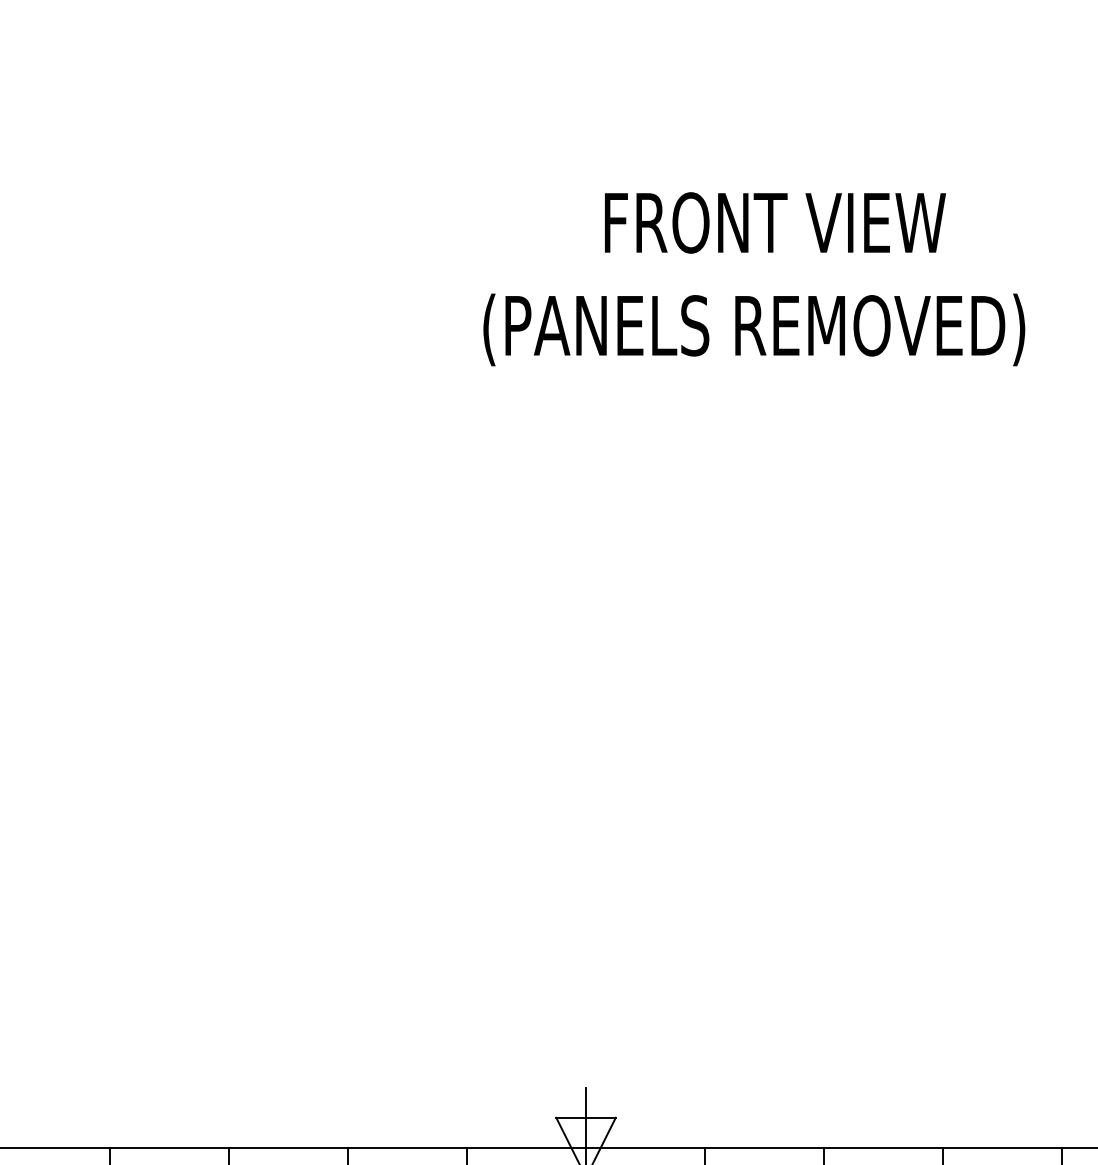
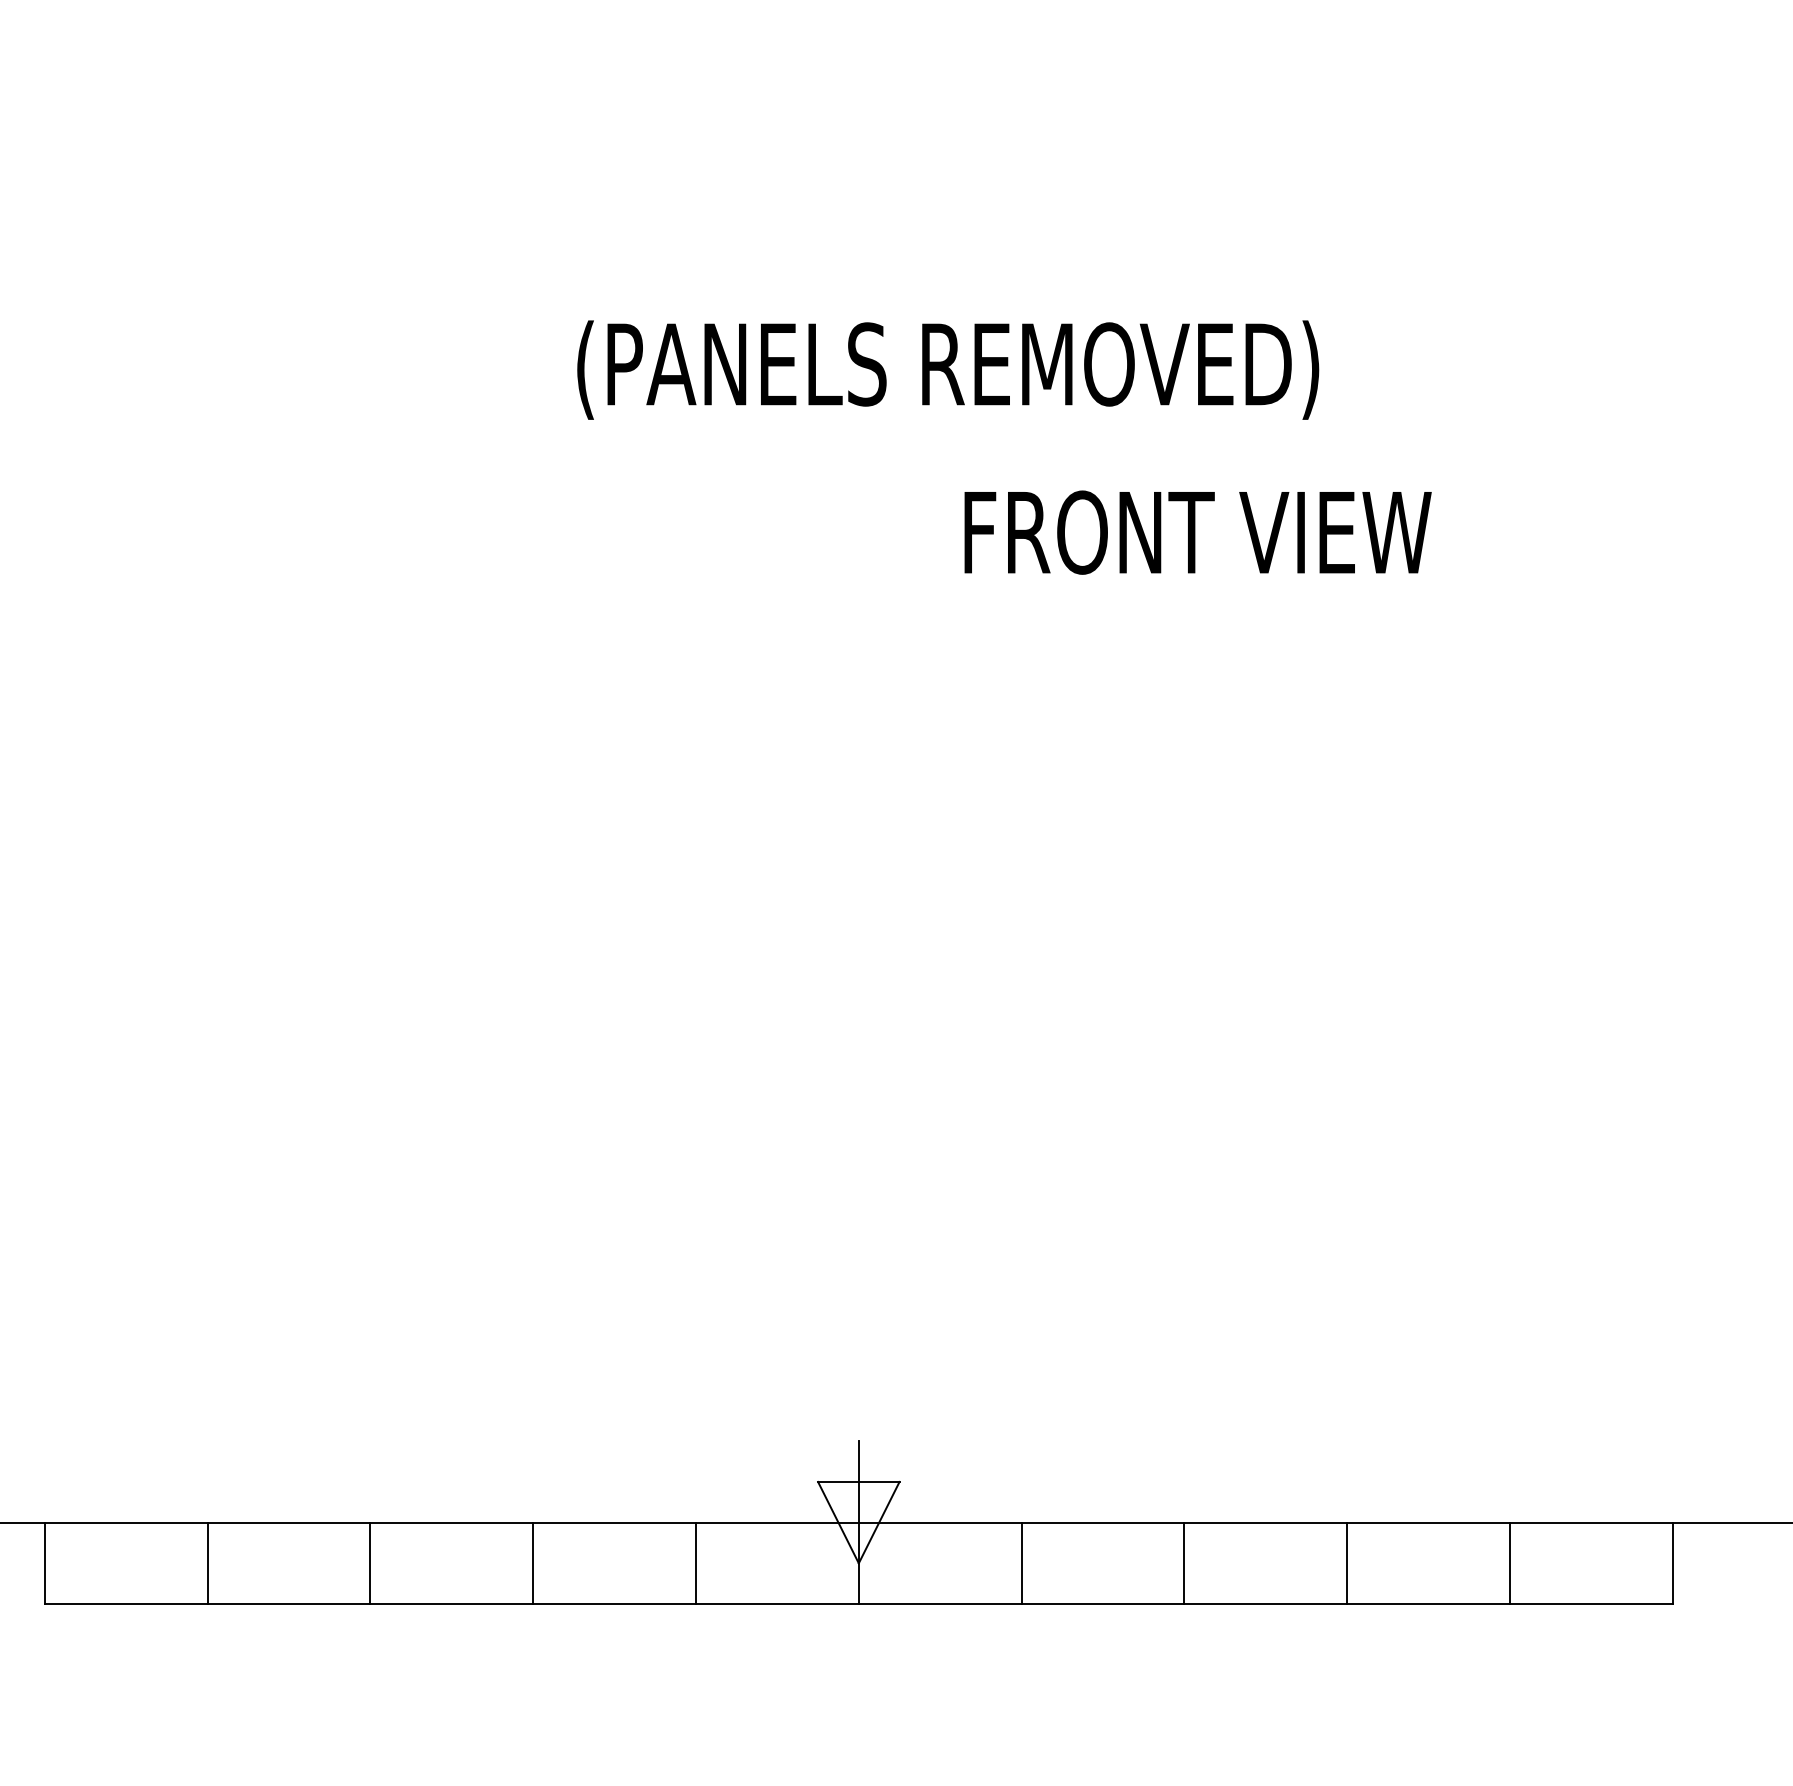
text: (774, 222) -> (1197, 532), moved
text: (754, 329) -> (948, 369), moved

